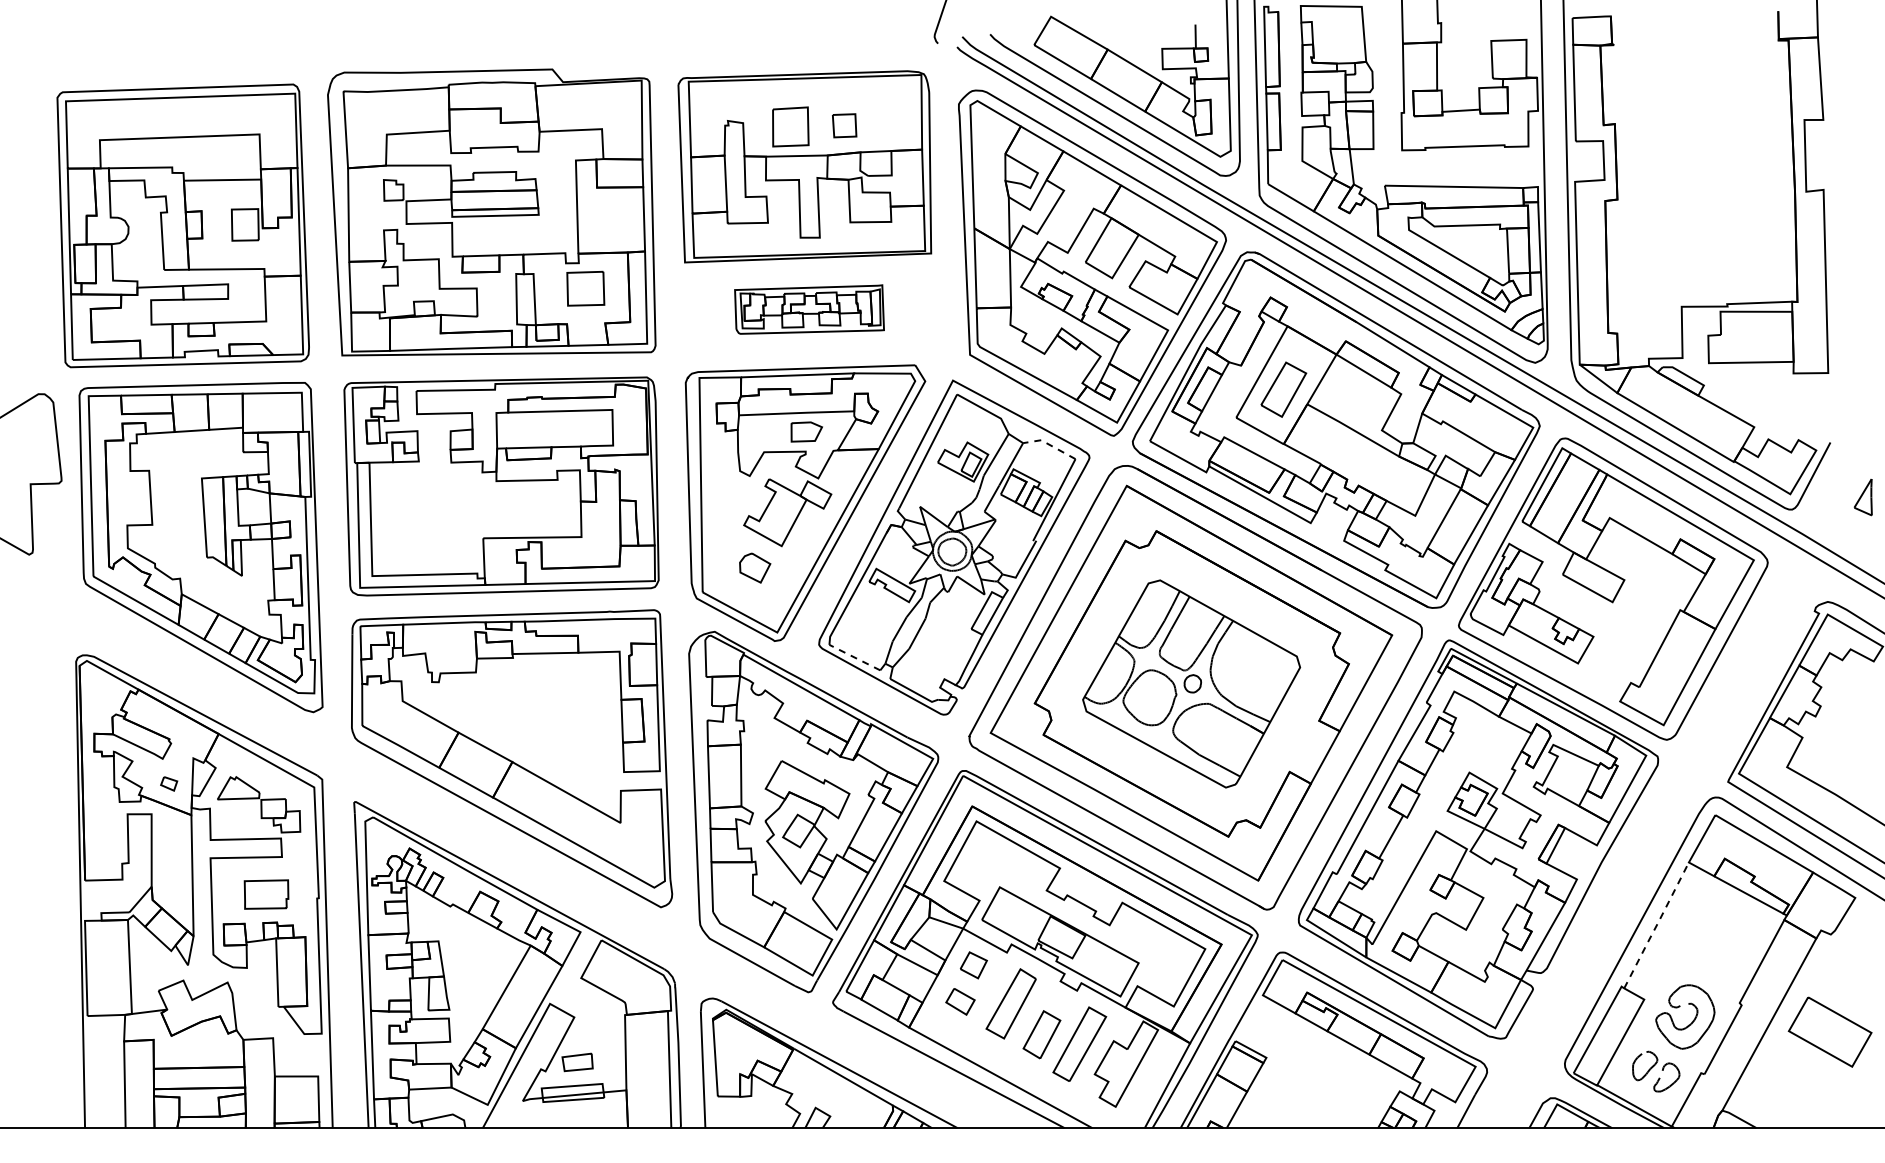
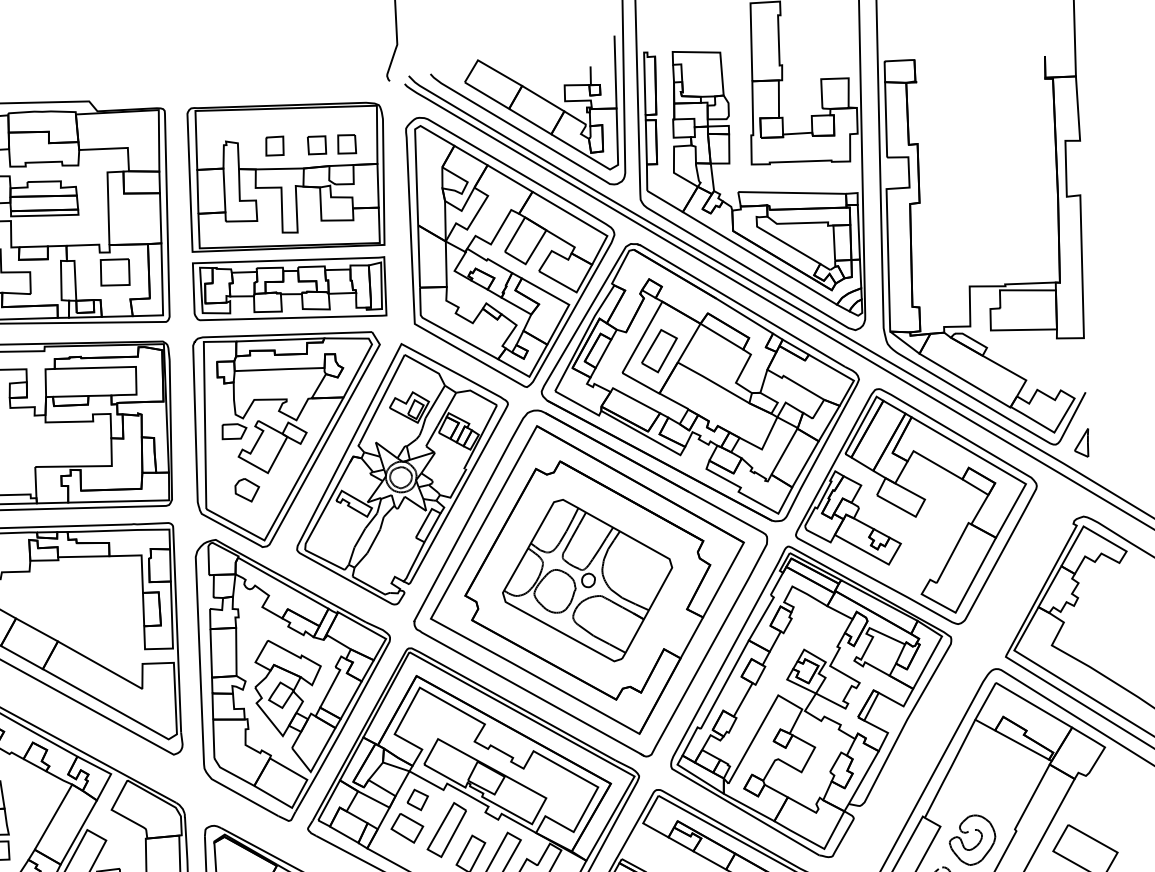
part: (882, 124) -> (346, 144), added
part: (790, 126) -> (274, 145), size x0.62
part: (809, 309) -> (289, 288), size x1.67
part: (806, 431) -> (234, 431), moved
line: (1049, 444) -> (476, 393), dashed -> solid
part: (1862, 497) -> (1081, 442), moved
line: (854, 657) -> (324, 559), dashed -> solid
line: (1656, 925) -> (950, 768), dashed -> solid
part: (960, 1001) -> (407, 828), size x1.43

